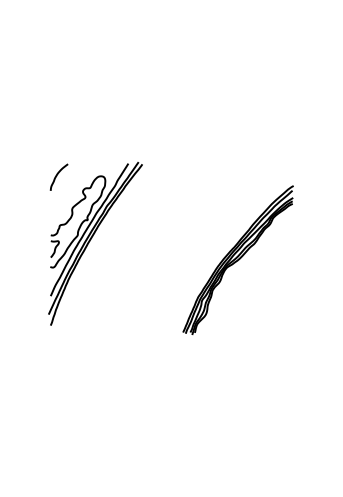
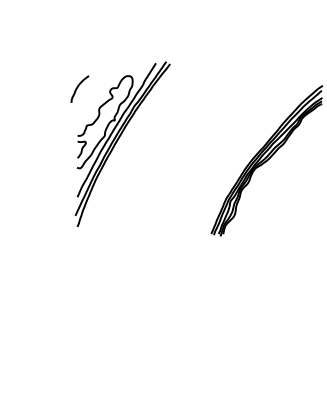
curve: (57, 176) -> (78, 88), moved

